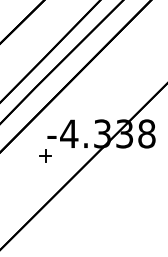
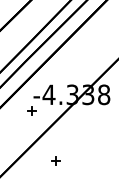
part: (78, 226) -> (55, 160), added

